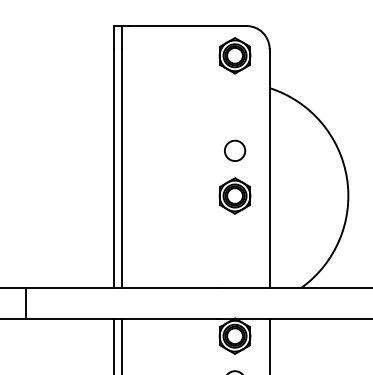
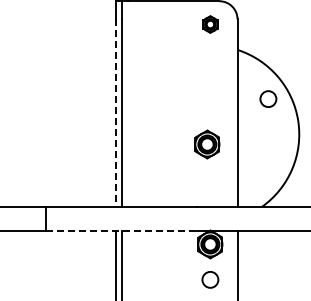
part: (235, 55) -> (210, 24), size x0.6
circle: (235, 150) -> (268, 98), moved
line: (114, 169) -> (115, 113), solid -> dashed
part: (235, 195) -> (207, 144), moved
line: (122, 318) -> (122, 230), solid -> dashed

